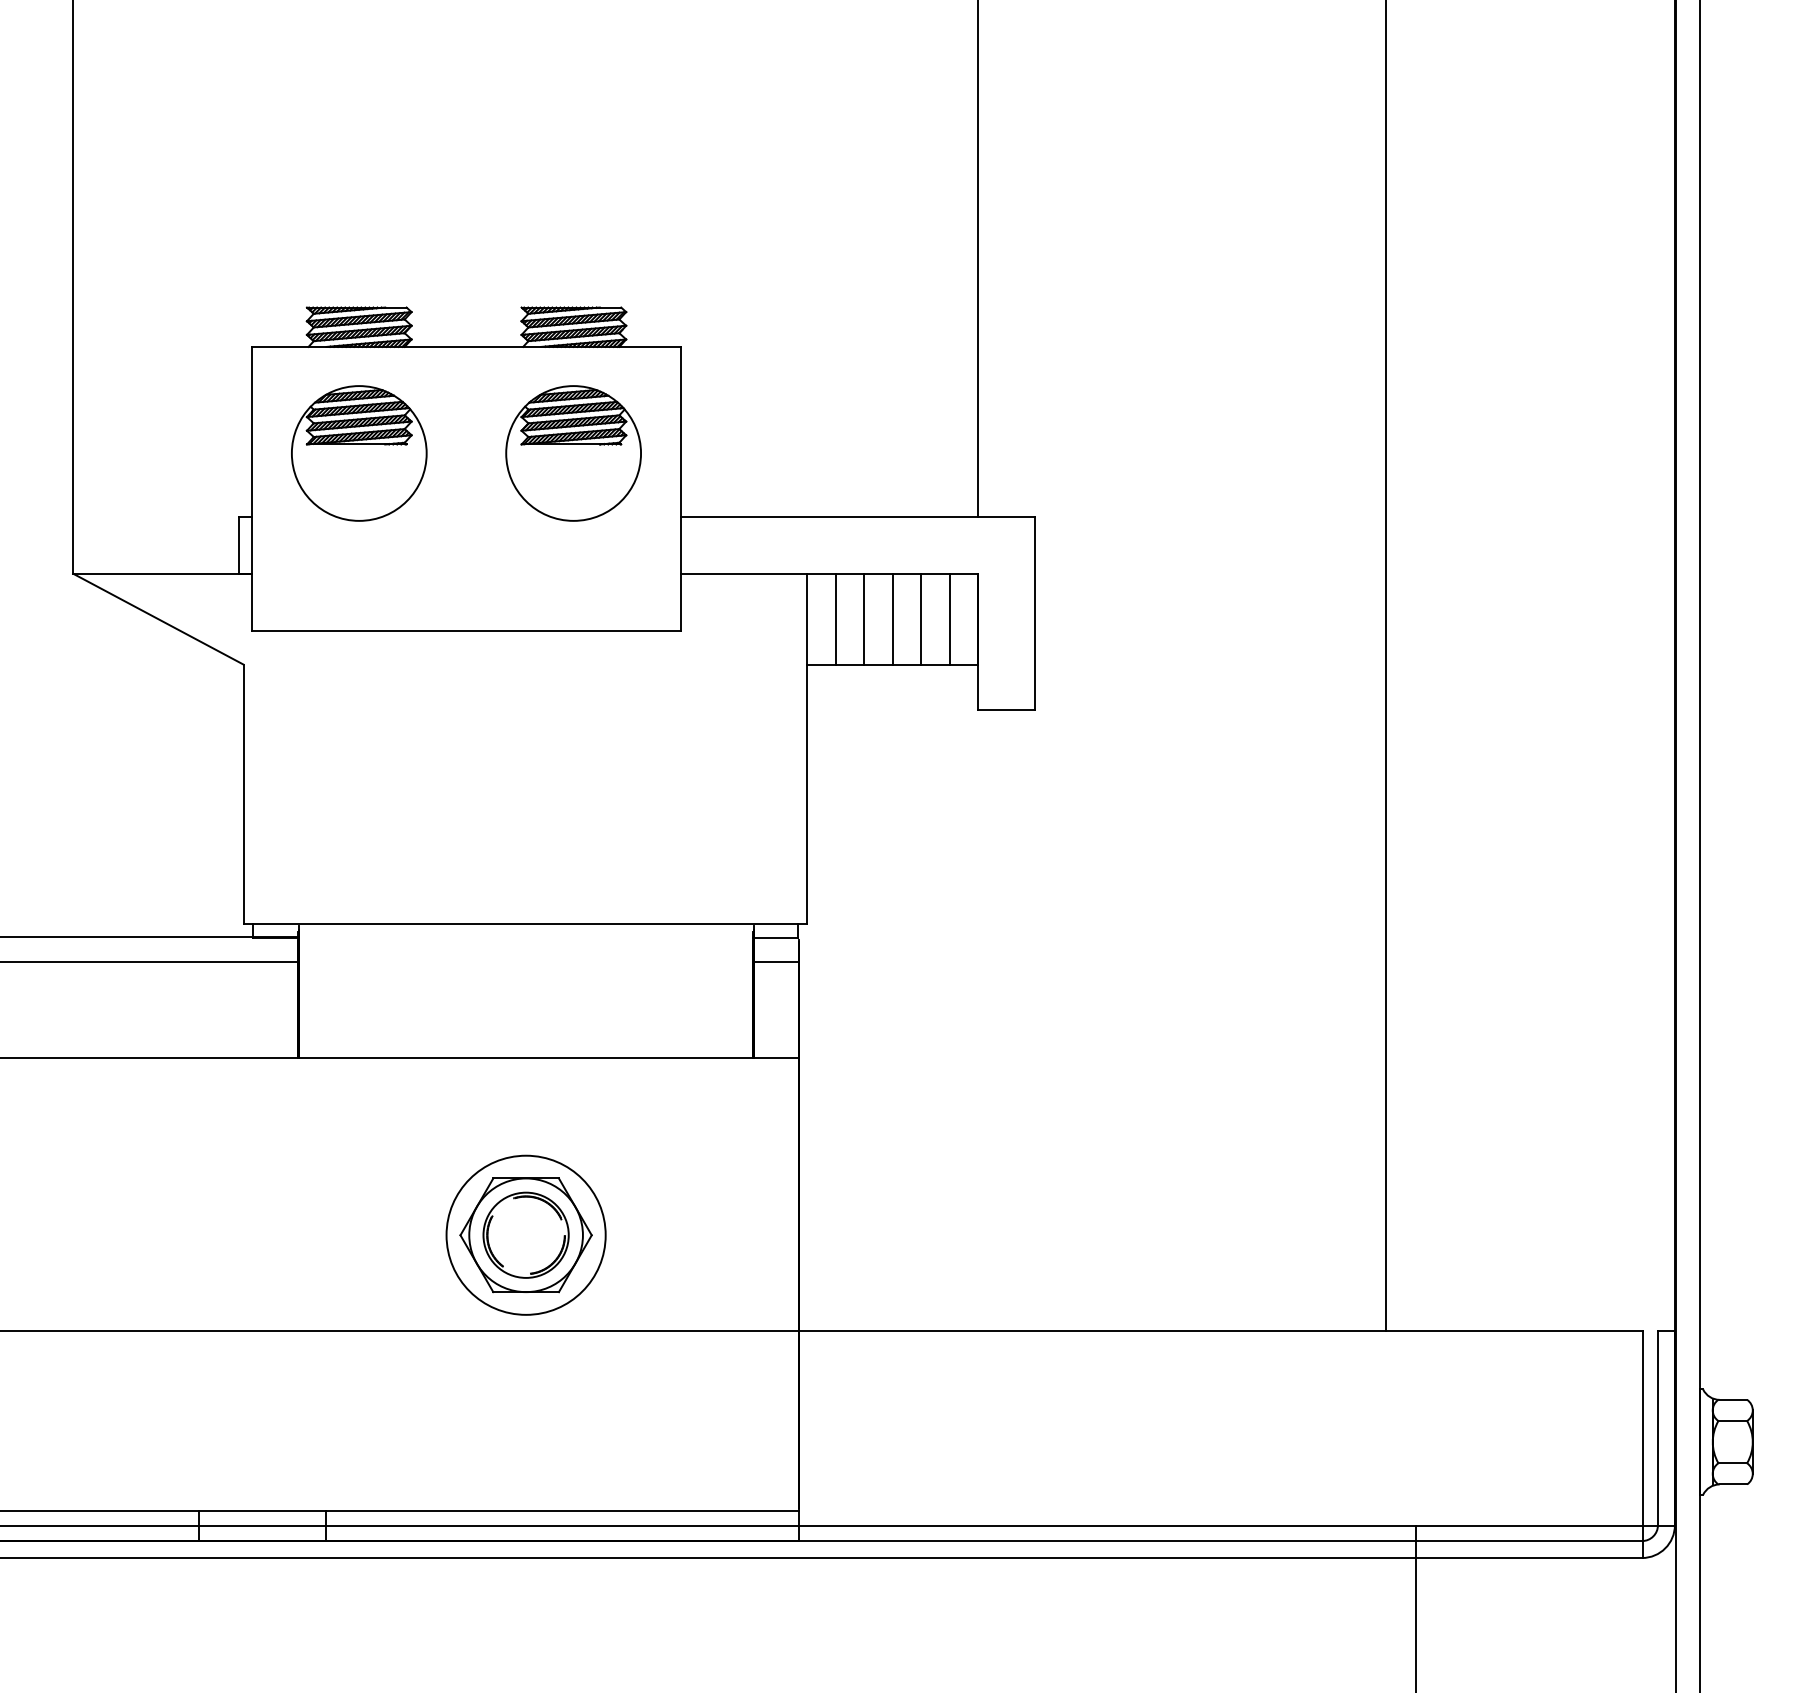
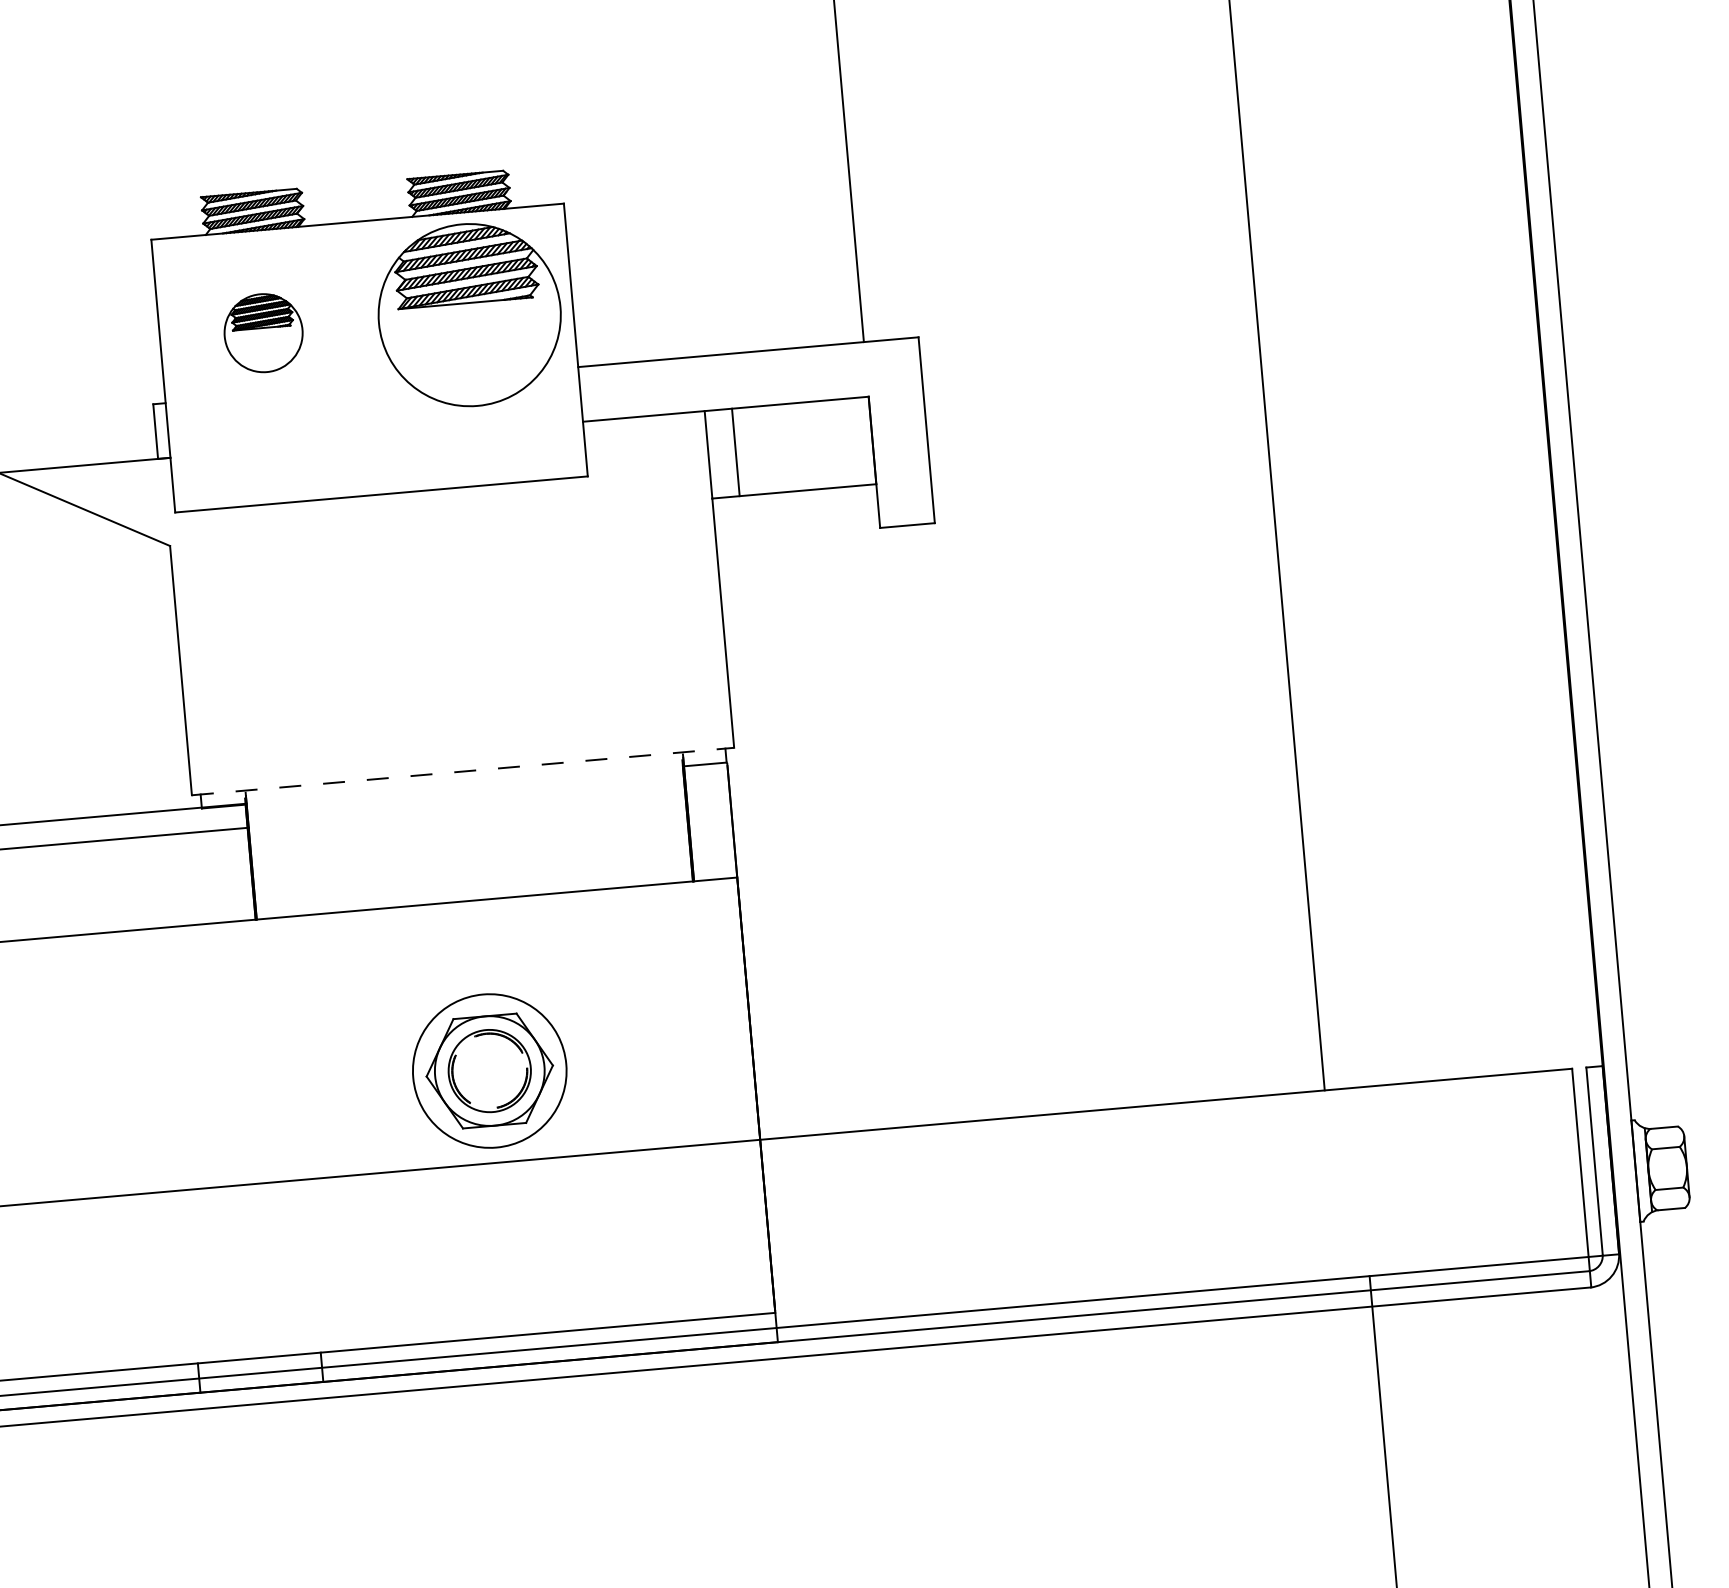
part: (359, 453) -> (263, 333), size x0.6
part: (573, 453) -> (469, 315), size x1.4
line: (864, 618) -> (763, 449), removed
line: (892, 618) -> (790, 447), removed
line: (921, 618) -> (818, 444), removed
line: (949, 618) -> (845, 442), removed
line: (525, 923) -> (462, 771), solid -> dashed
line: (776, 962) -> (707, 787), removed

